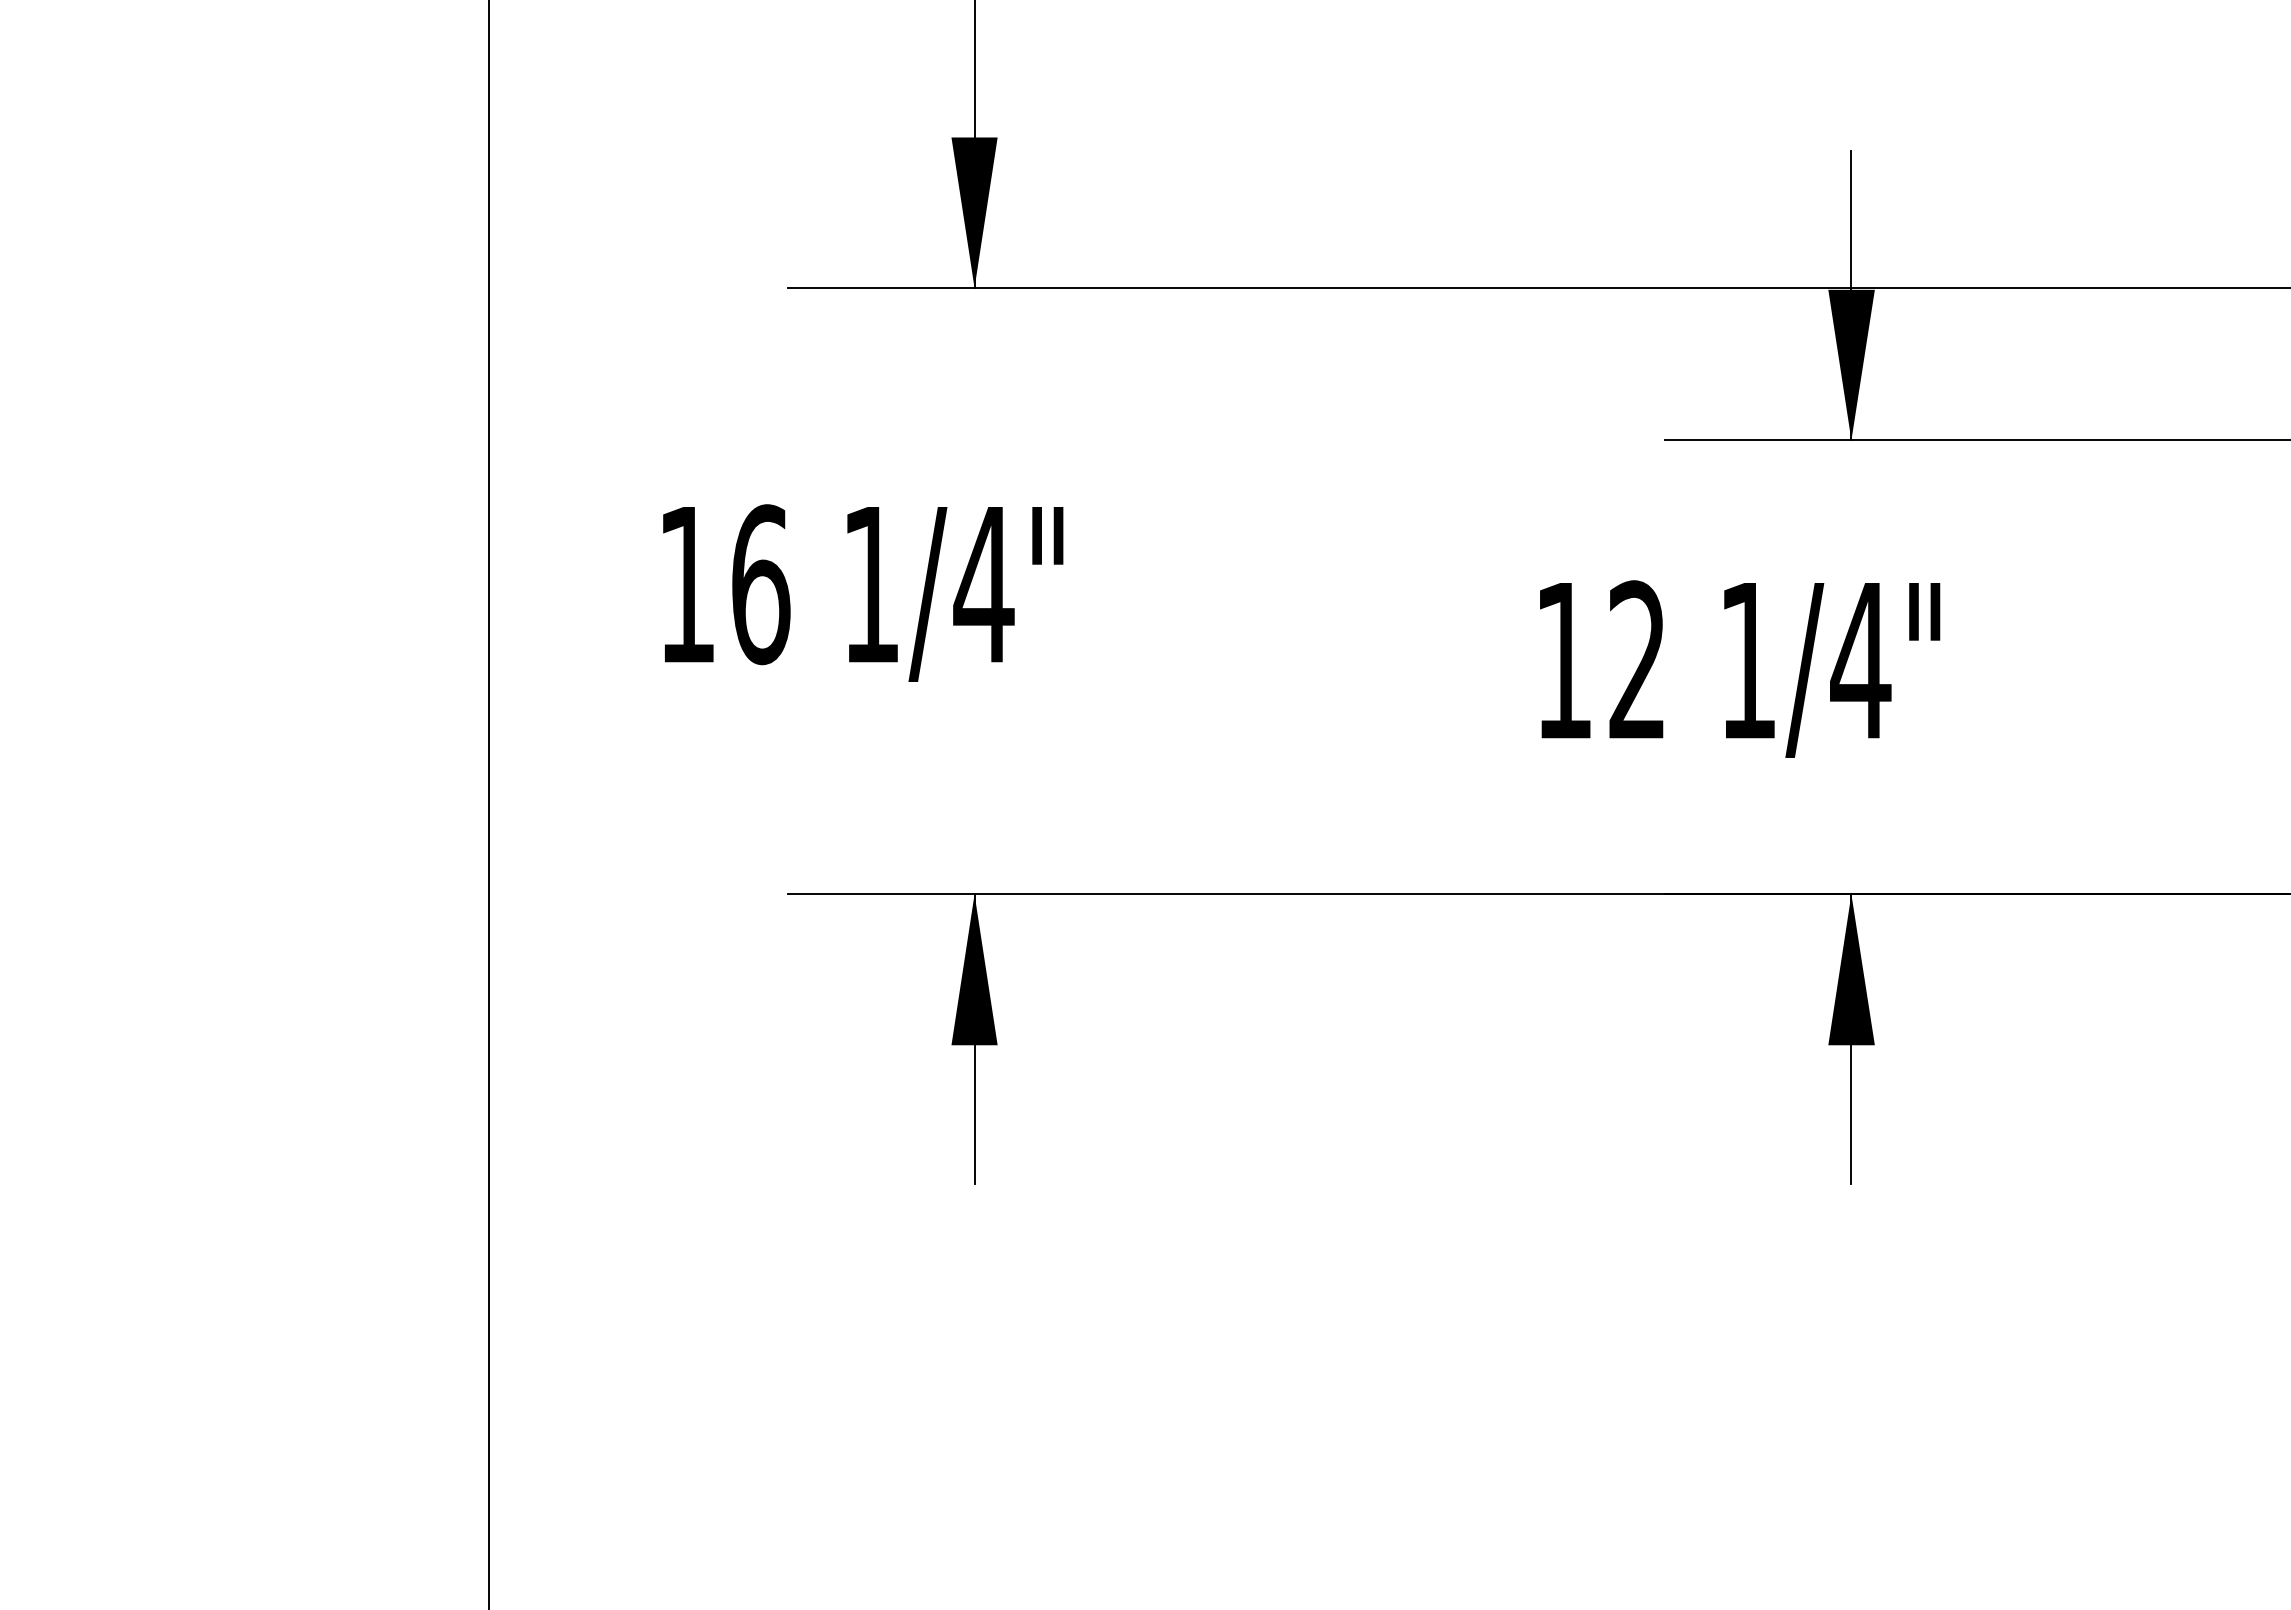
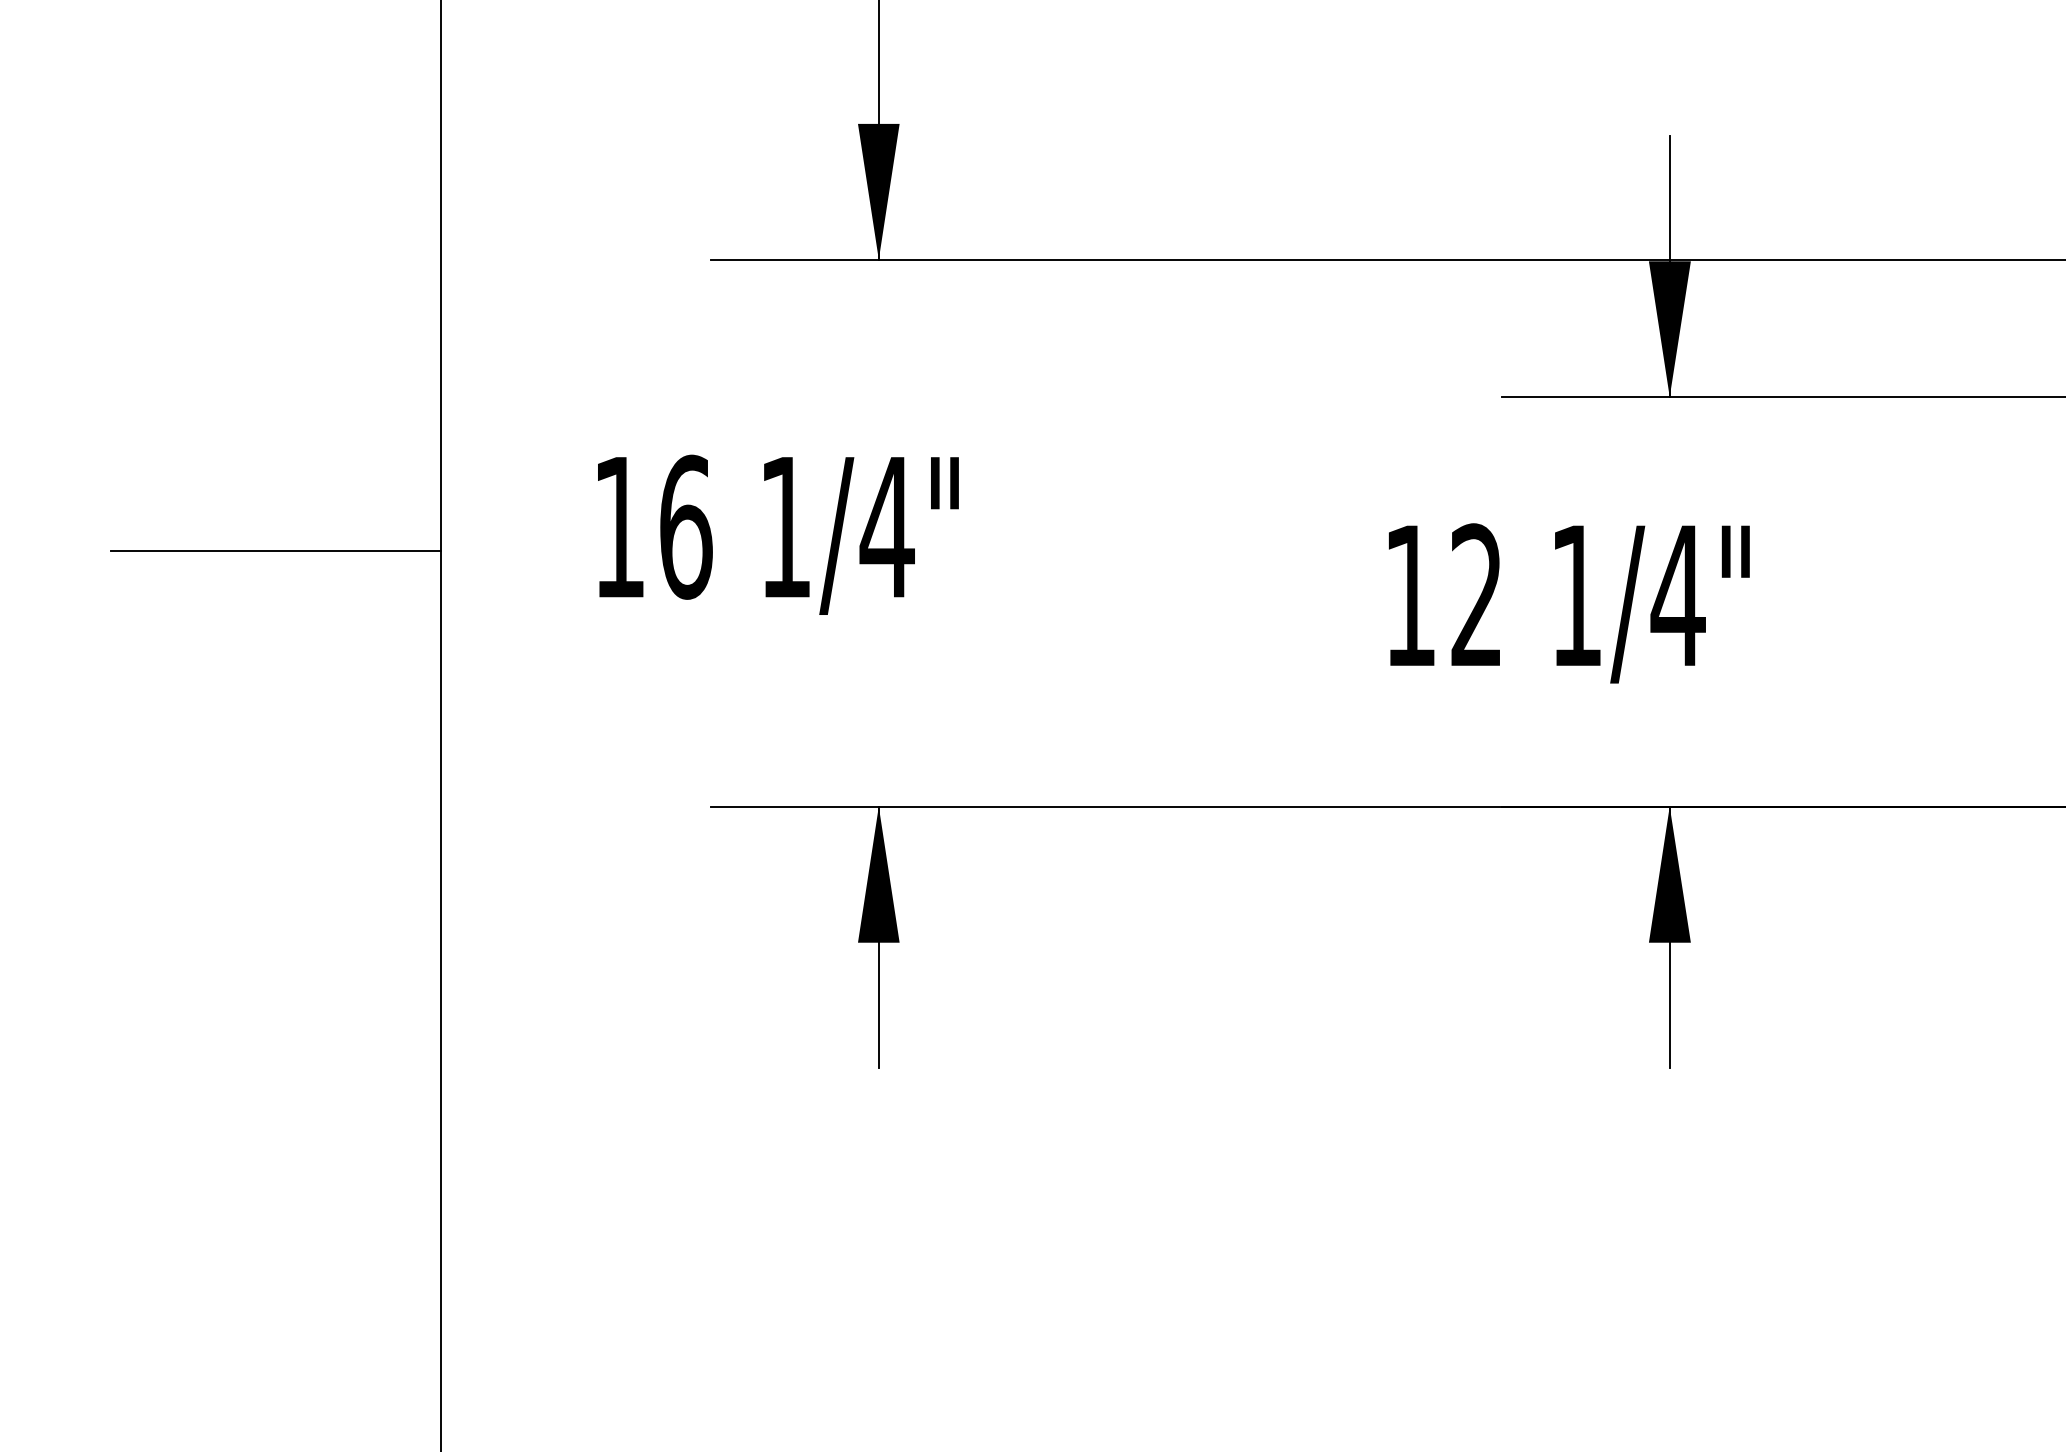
line: (305, 611) -> (275, 551), added

